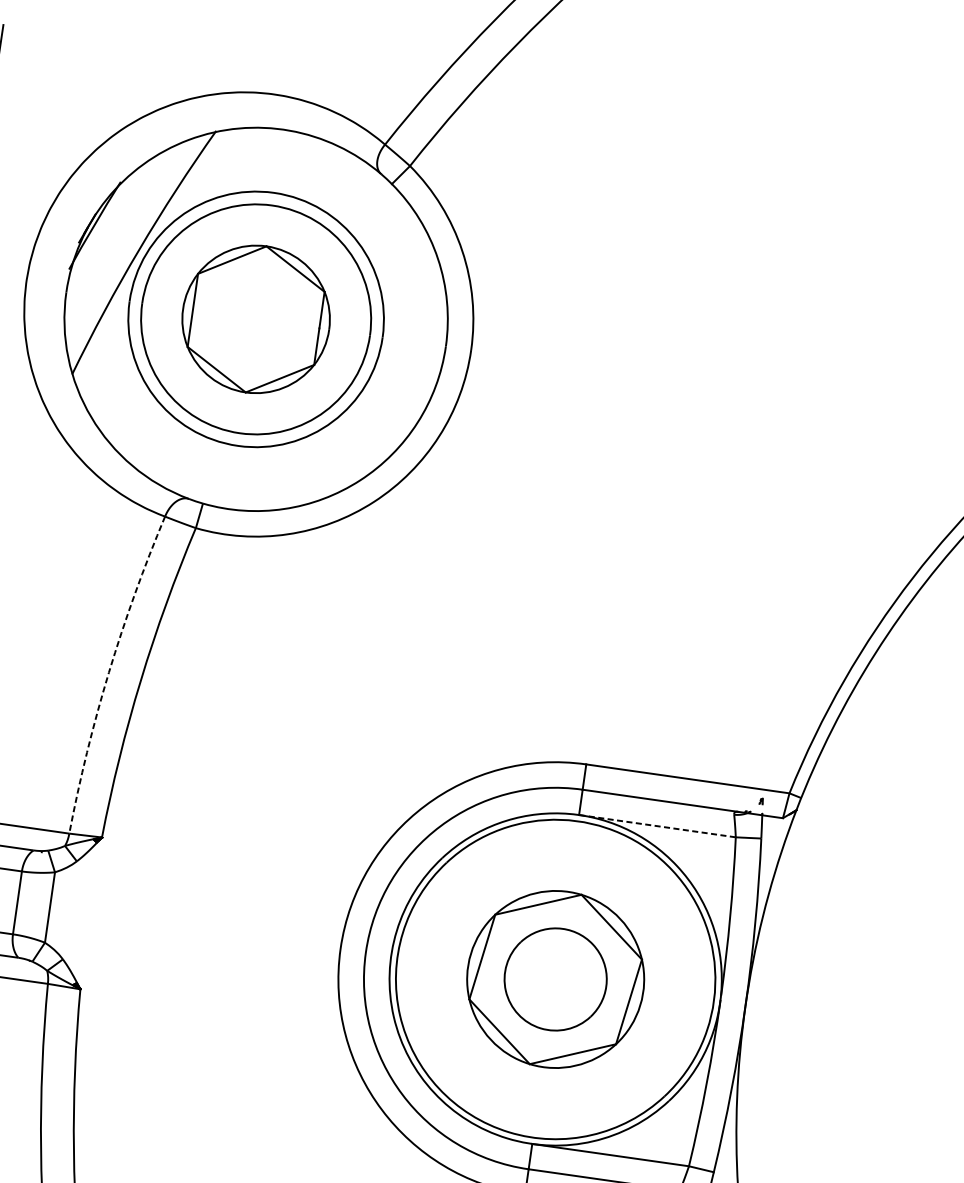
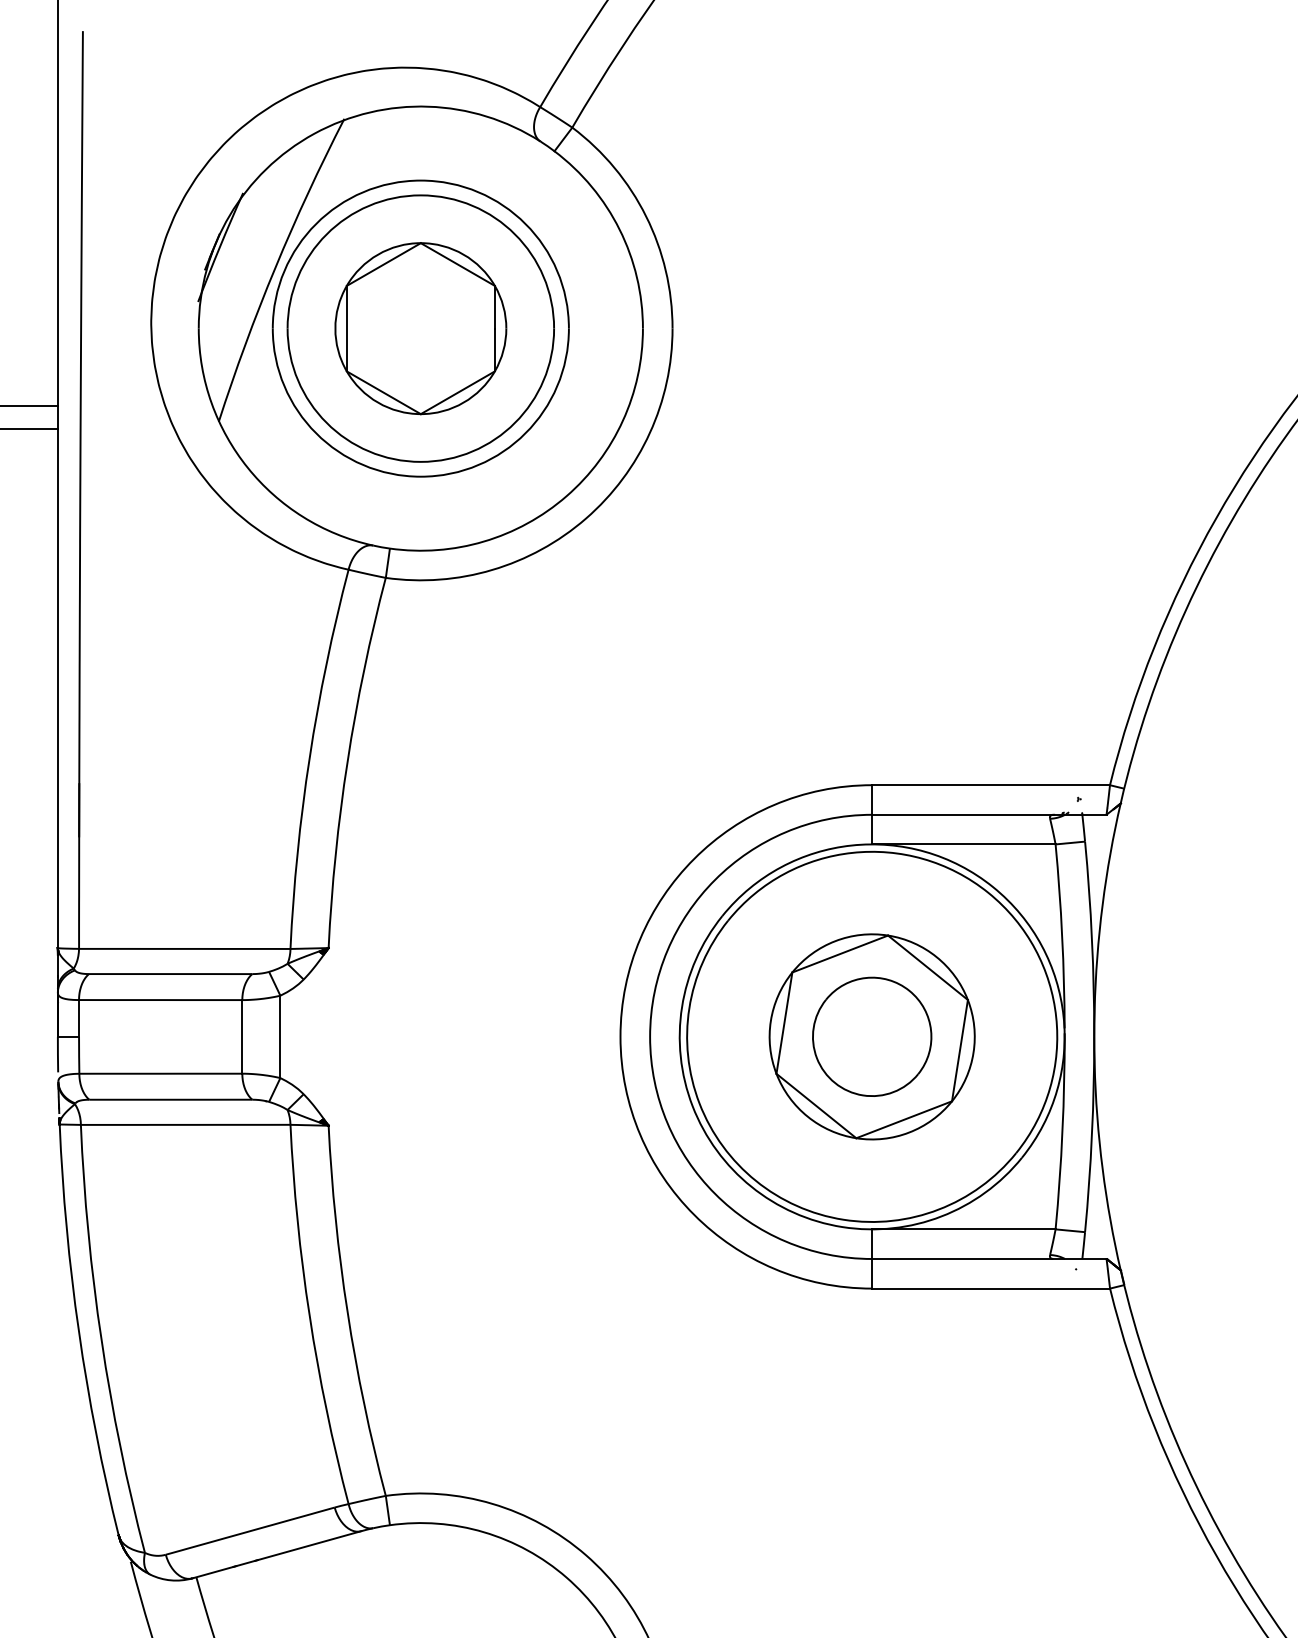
arc: (108, 672) -> (309, 757), dashed -> solid
line: (657, 826) -> (963, 844), dashed -> solid

